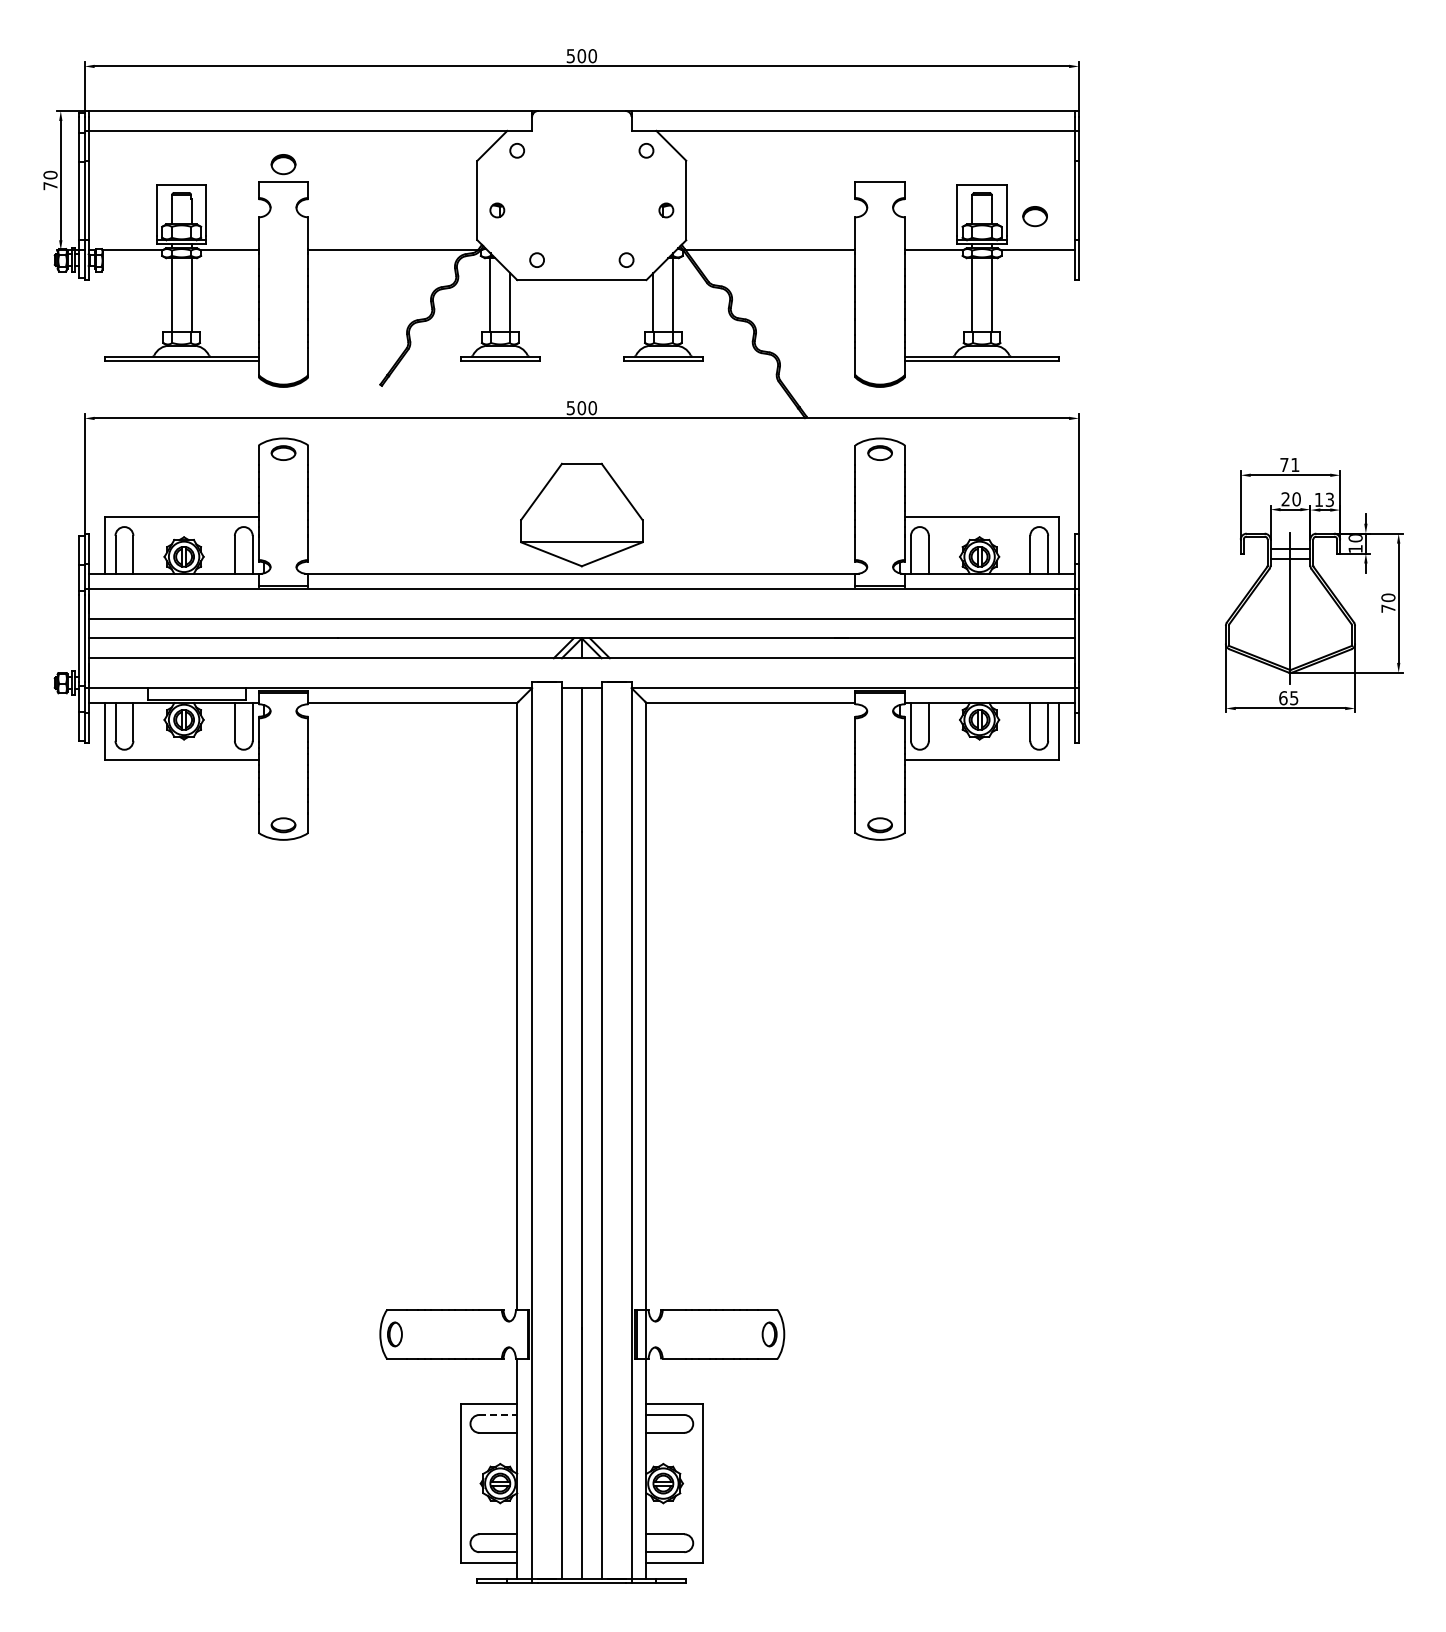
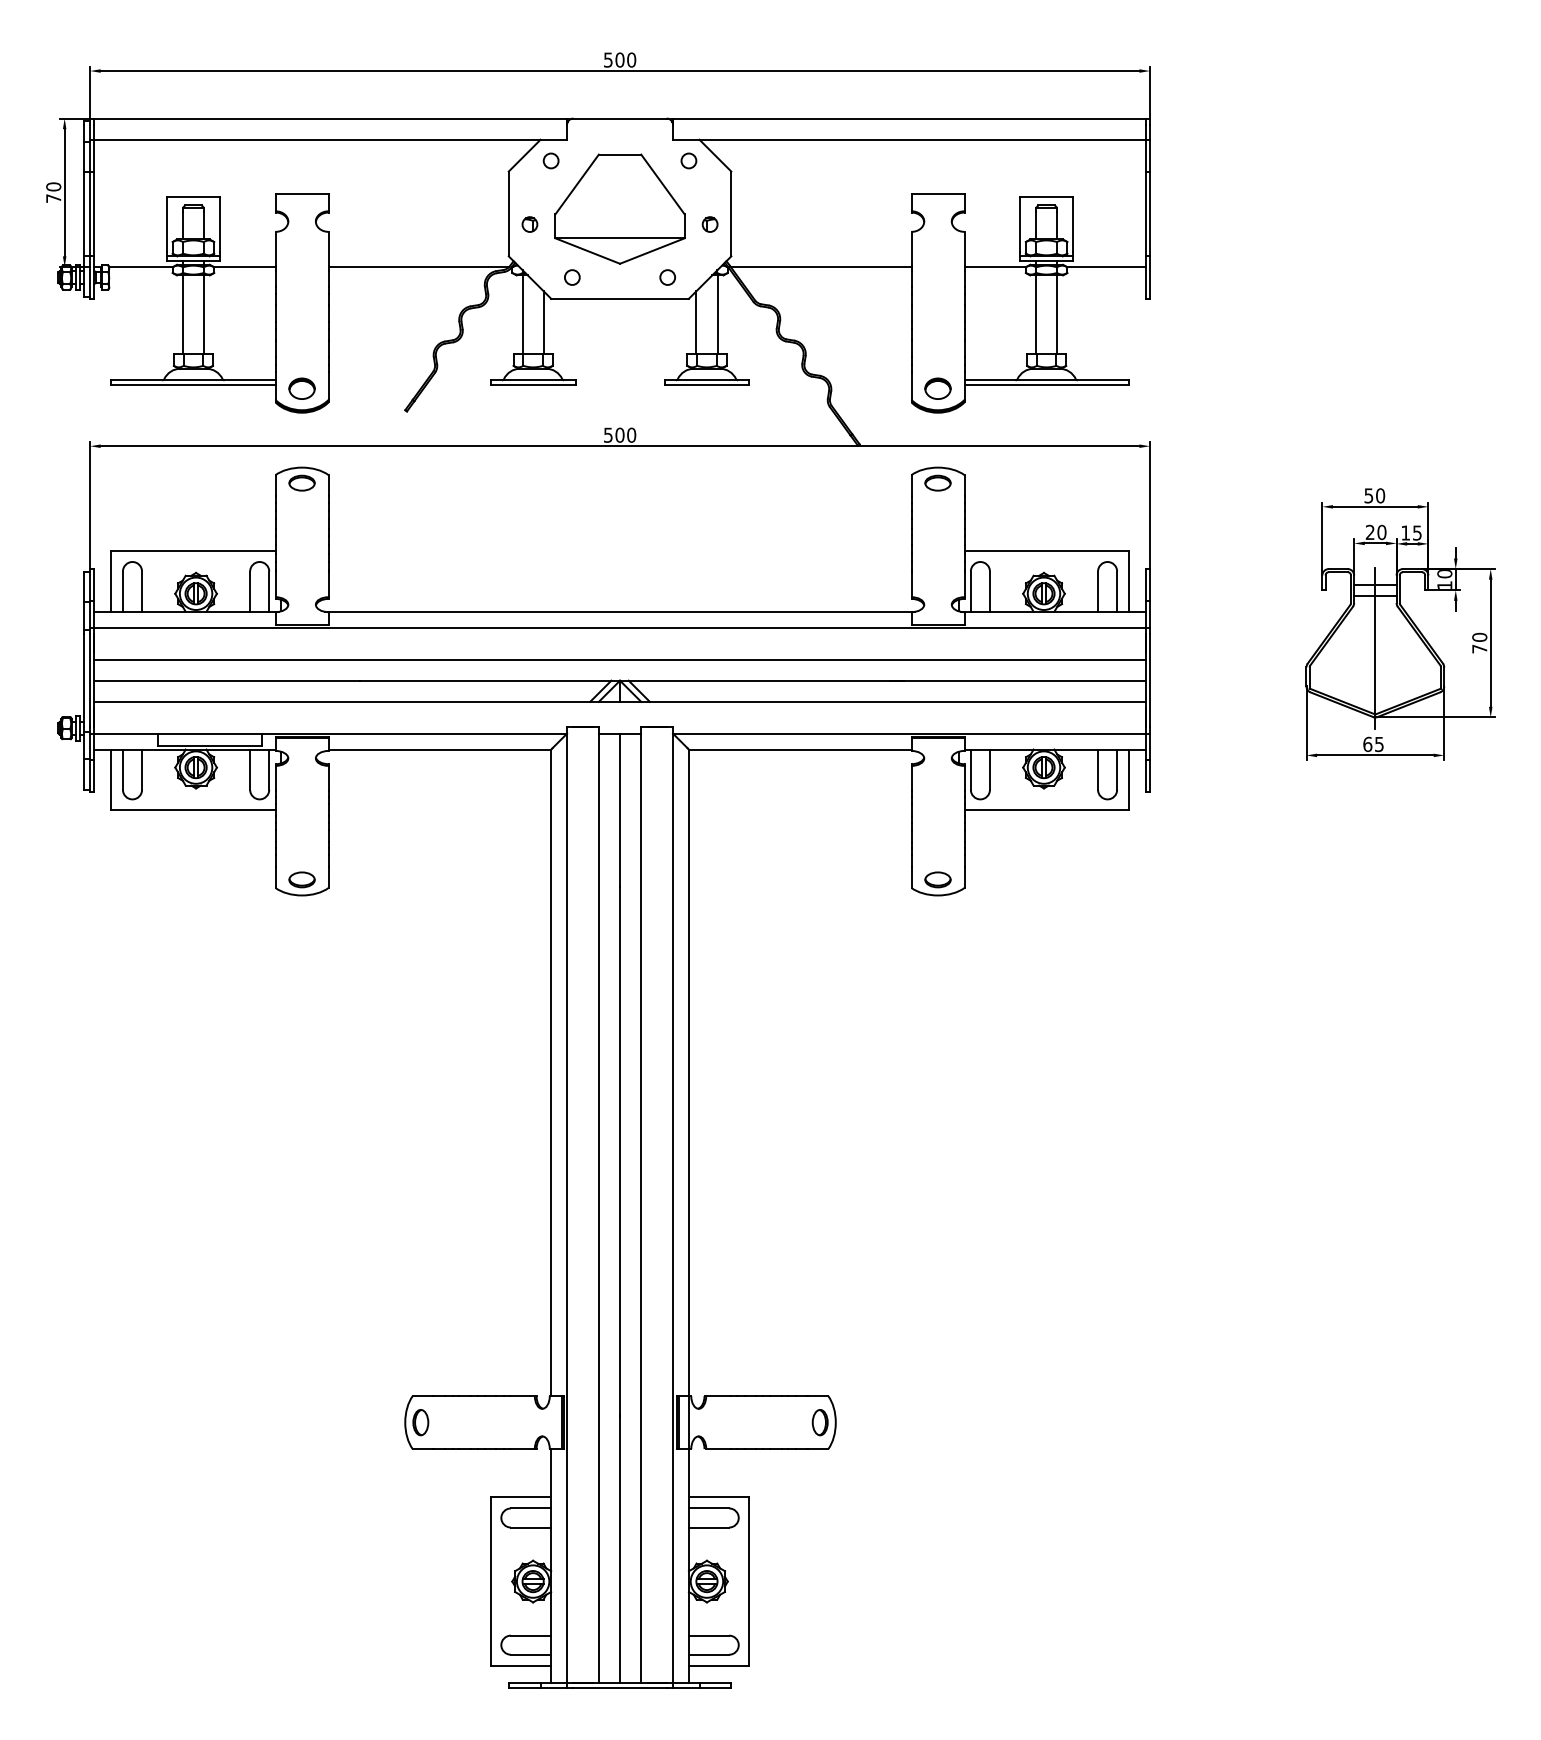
part: (283, 164) -> (302, 388), moved
part: (1034, 216) -> (937, 388), moved
text: (1289, 464) -> (1374, 495), 71 -> 50
text: (1329, 499) -> (1416, 532), 13 -> 15
part: (581, 514) -> (619, 208), moved
line: (498, 1414) -> (531, 1507), dashed -> solid

